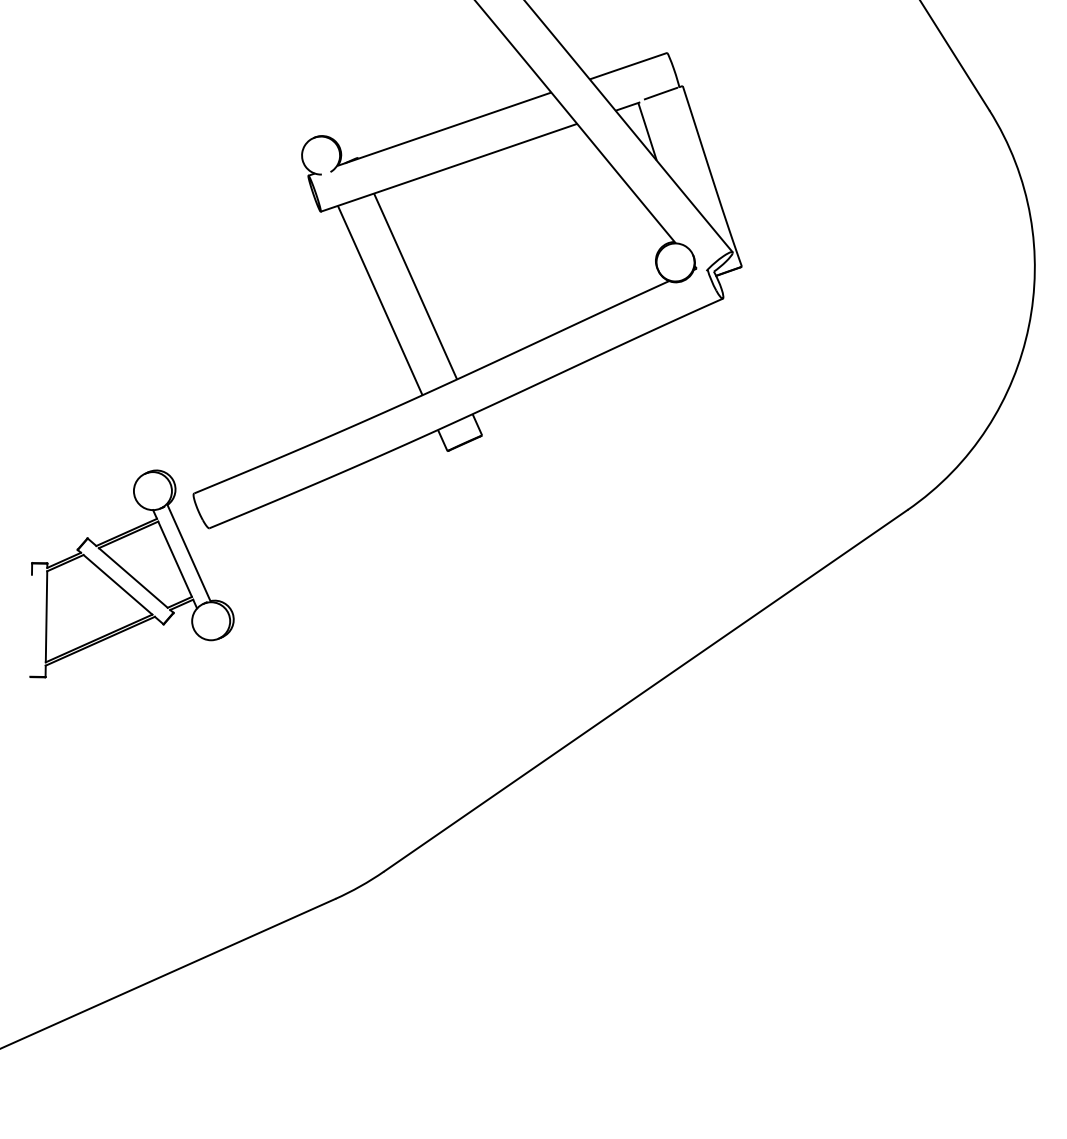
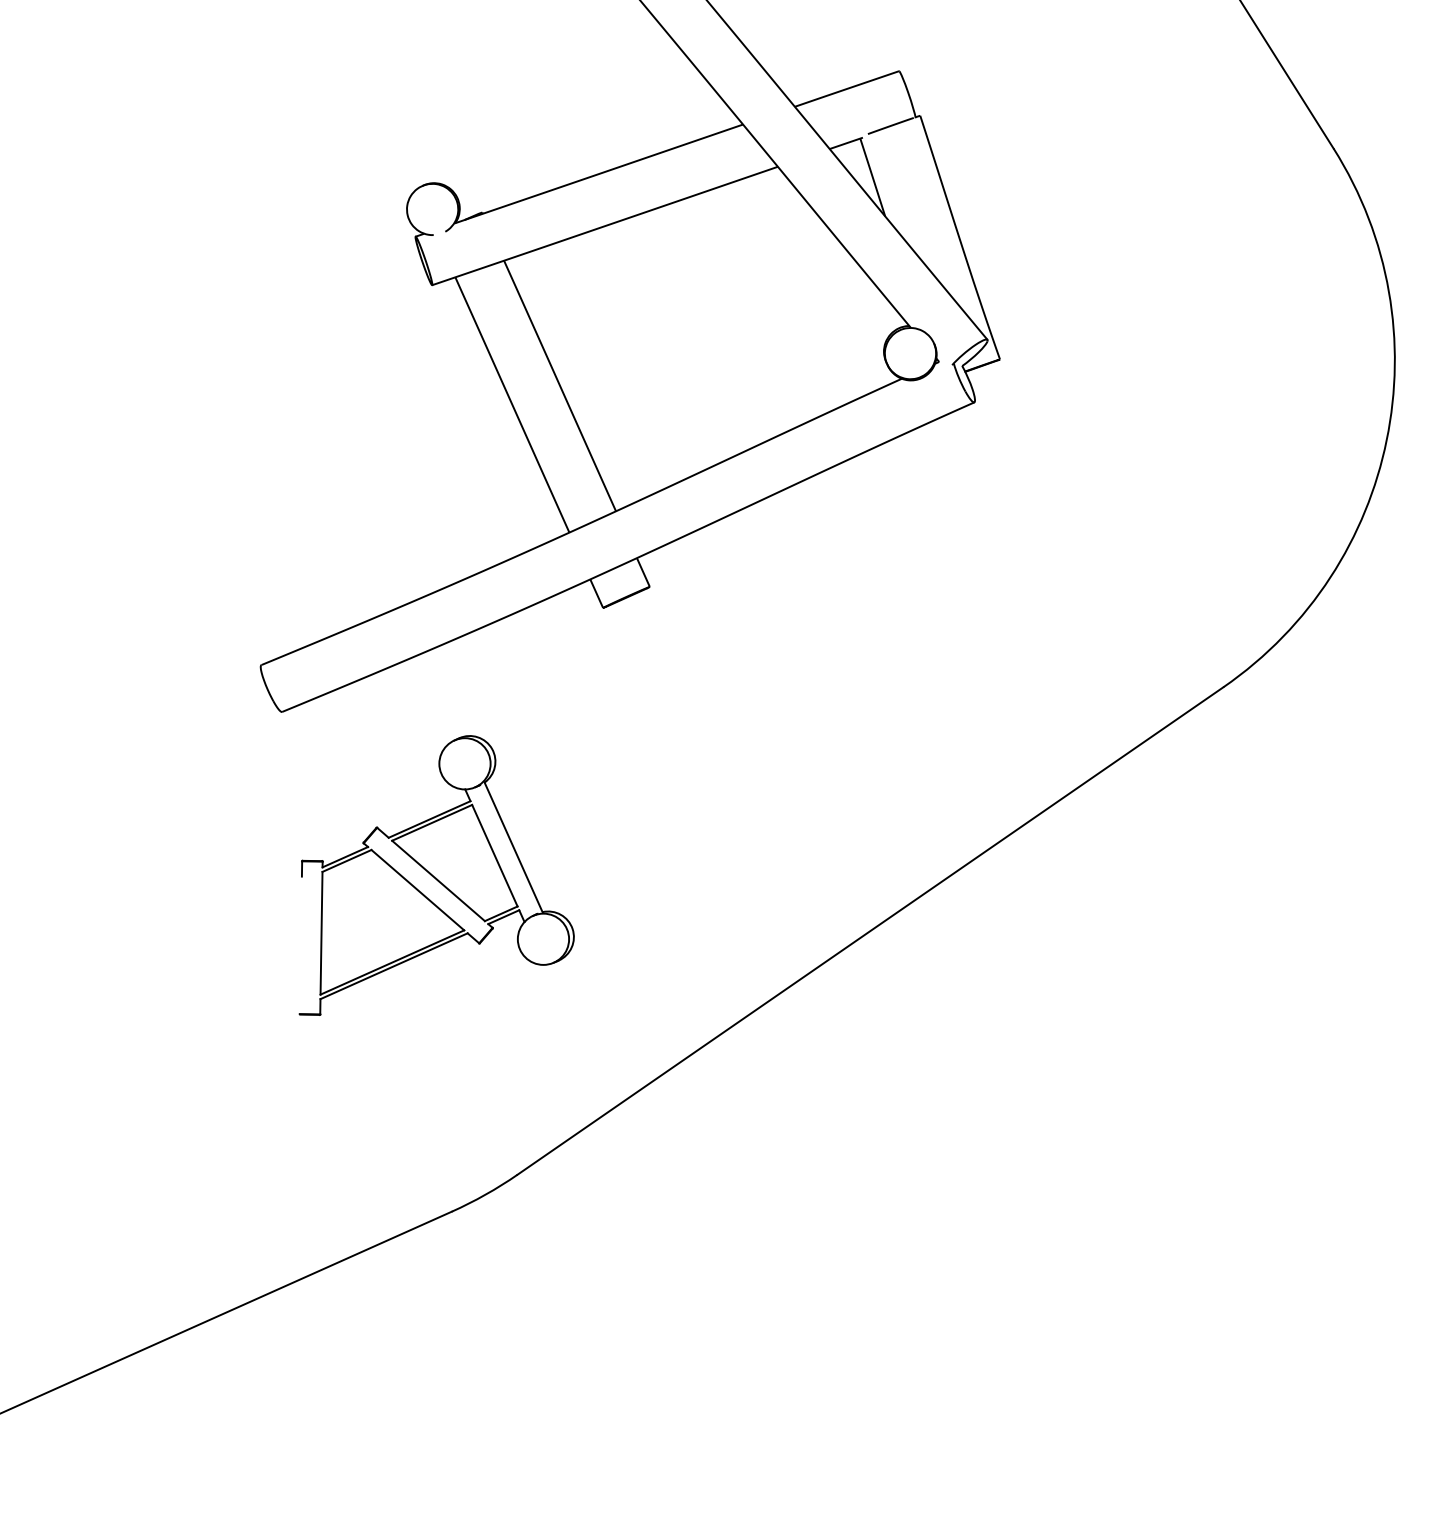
part: (131, 573) -> (436, 875), moved

